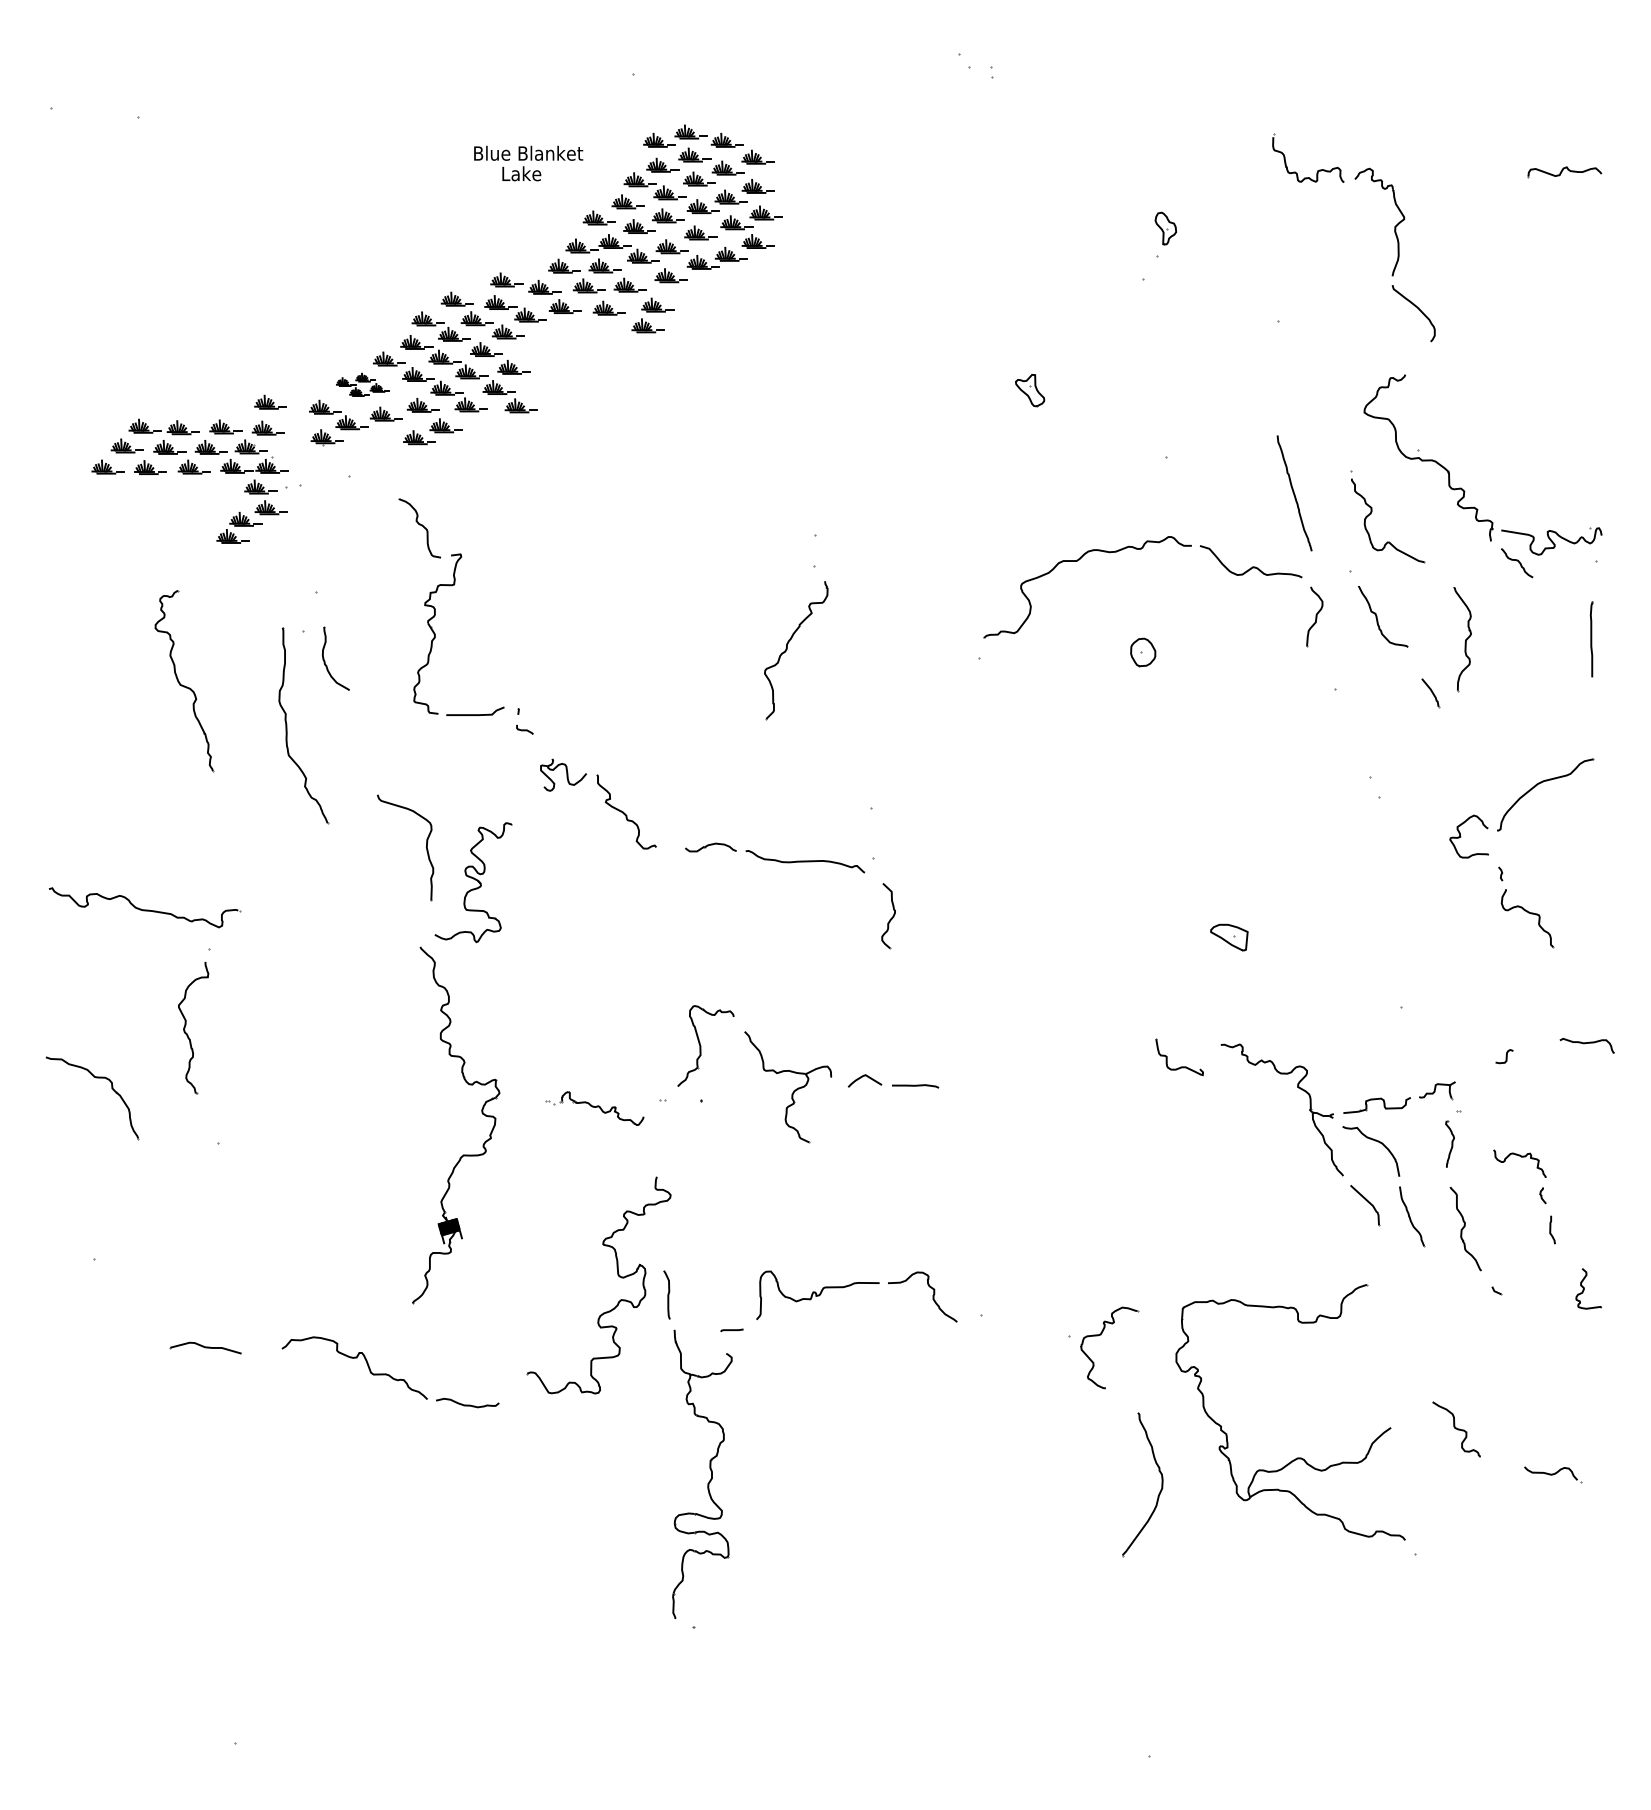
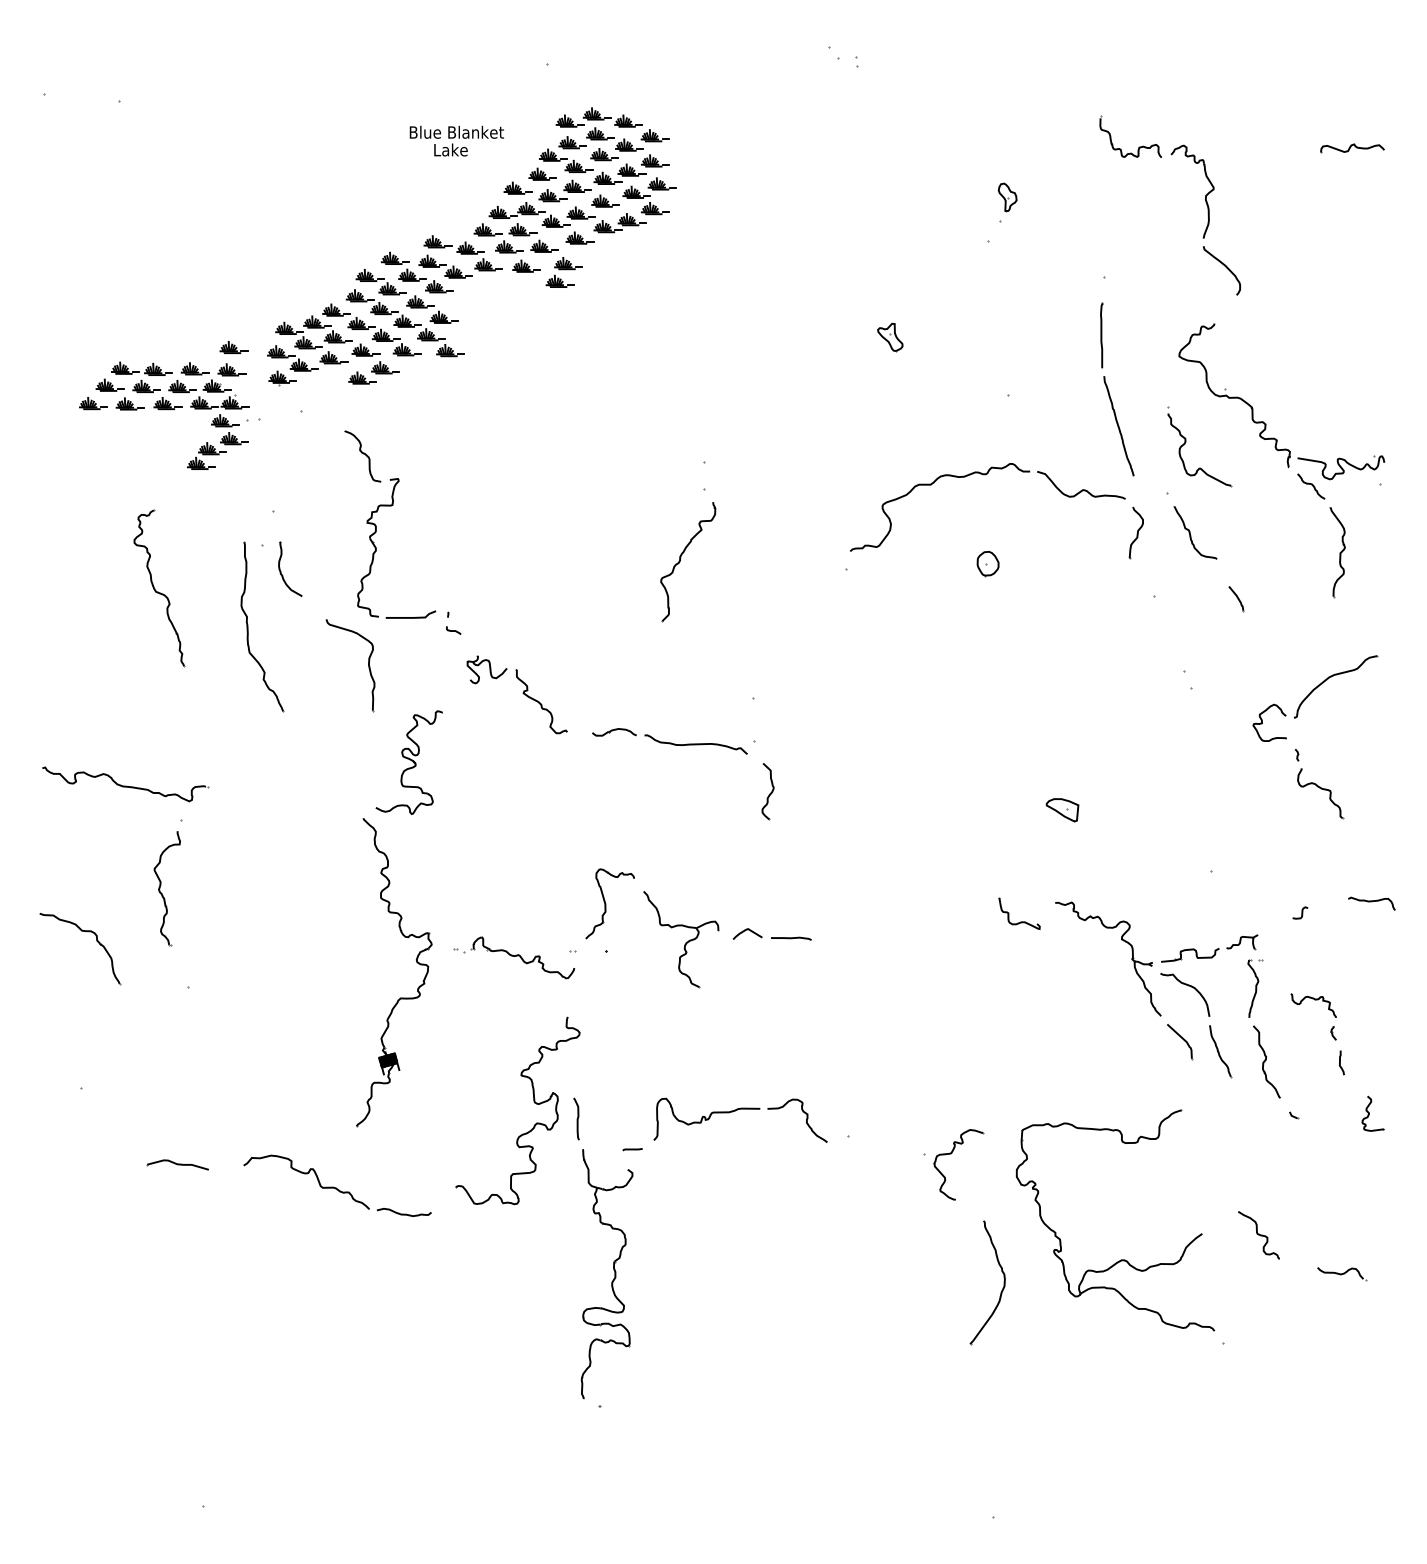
part: (362, 384) -> (313, 332), size x1.67
part: (1462, 639) -> (1337, 552), moved
part: (1591, 639) -> (1101, 335), moved
part: (426, 847) -> (368, 664), moved
part: (594, 1108) -> (513, 957), size x1.43
part: (1449, 1143) -> (1252, 988), size x1.43

